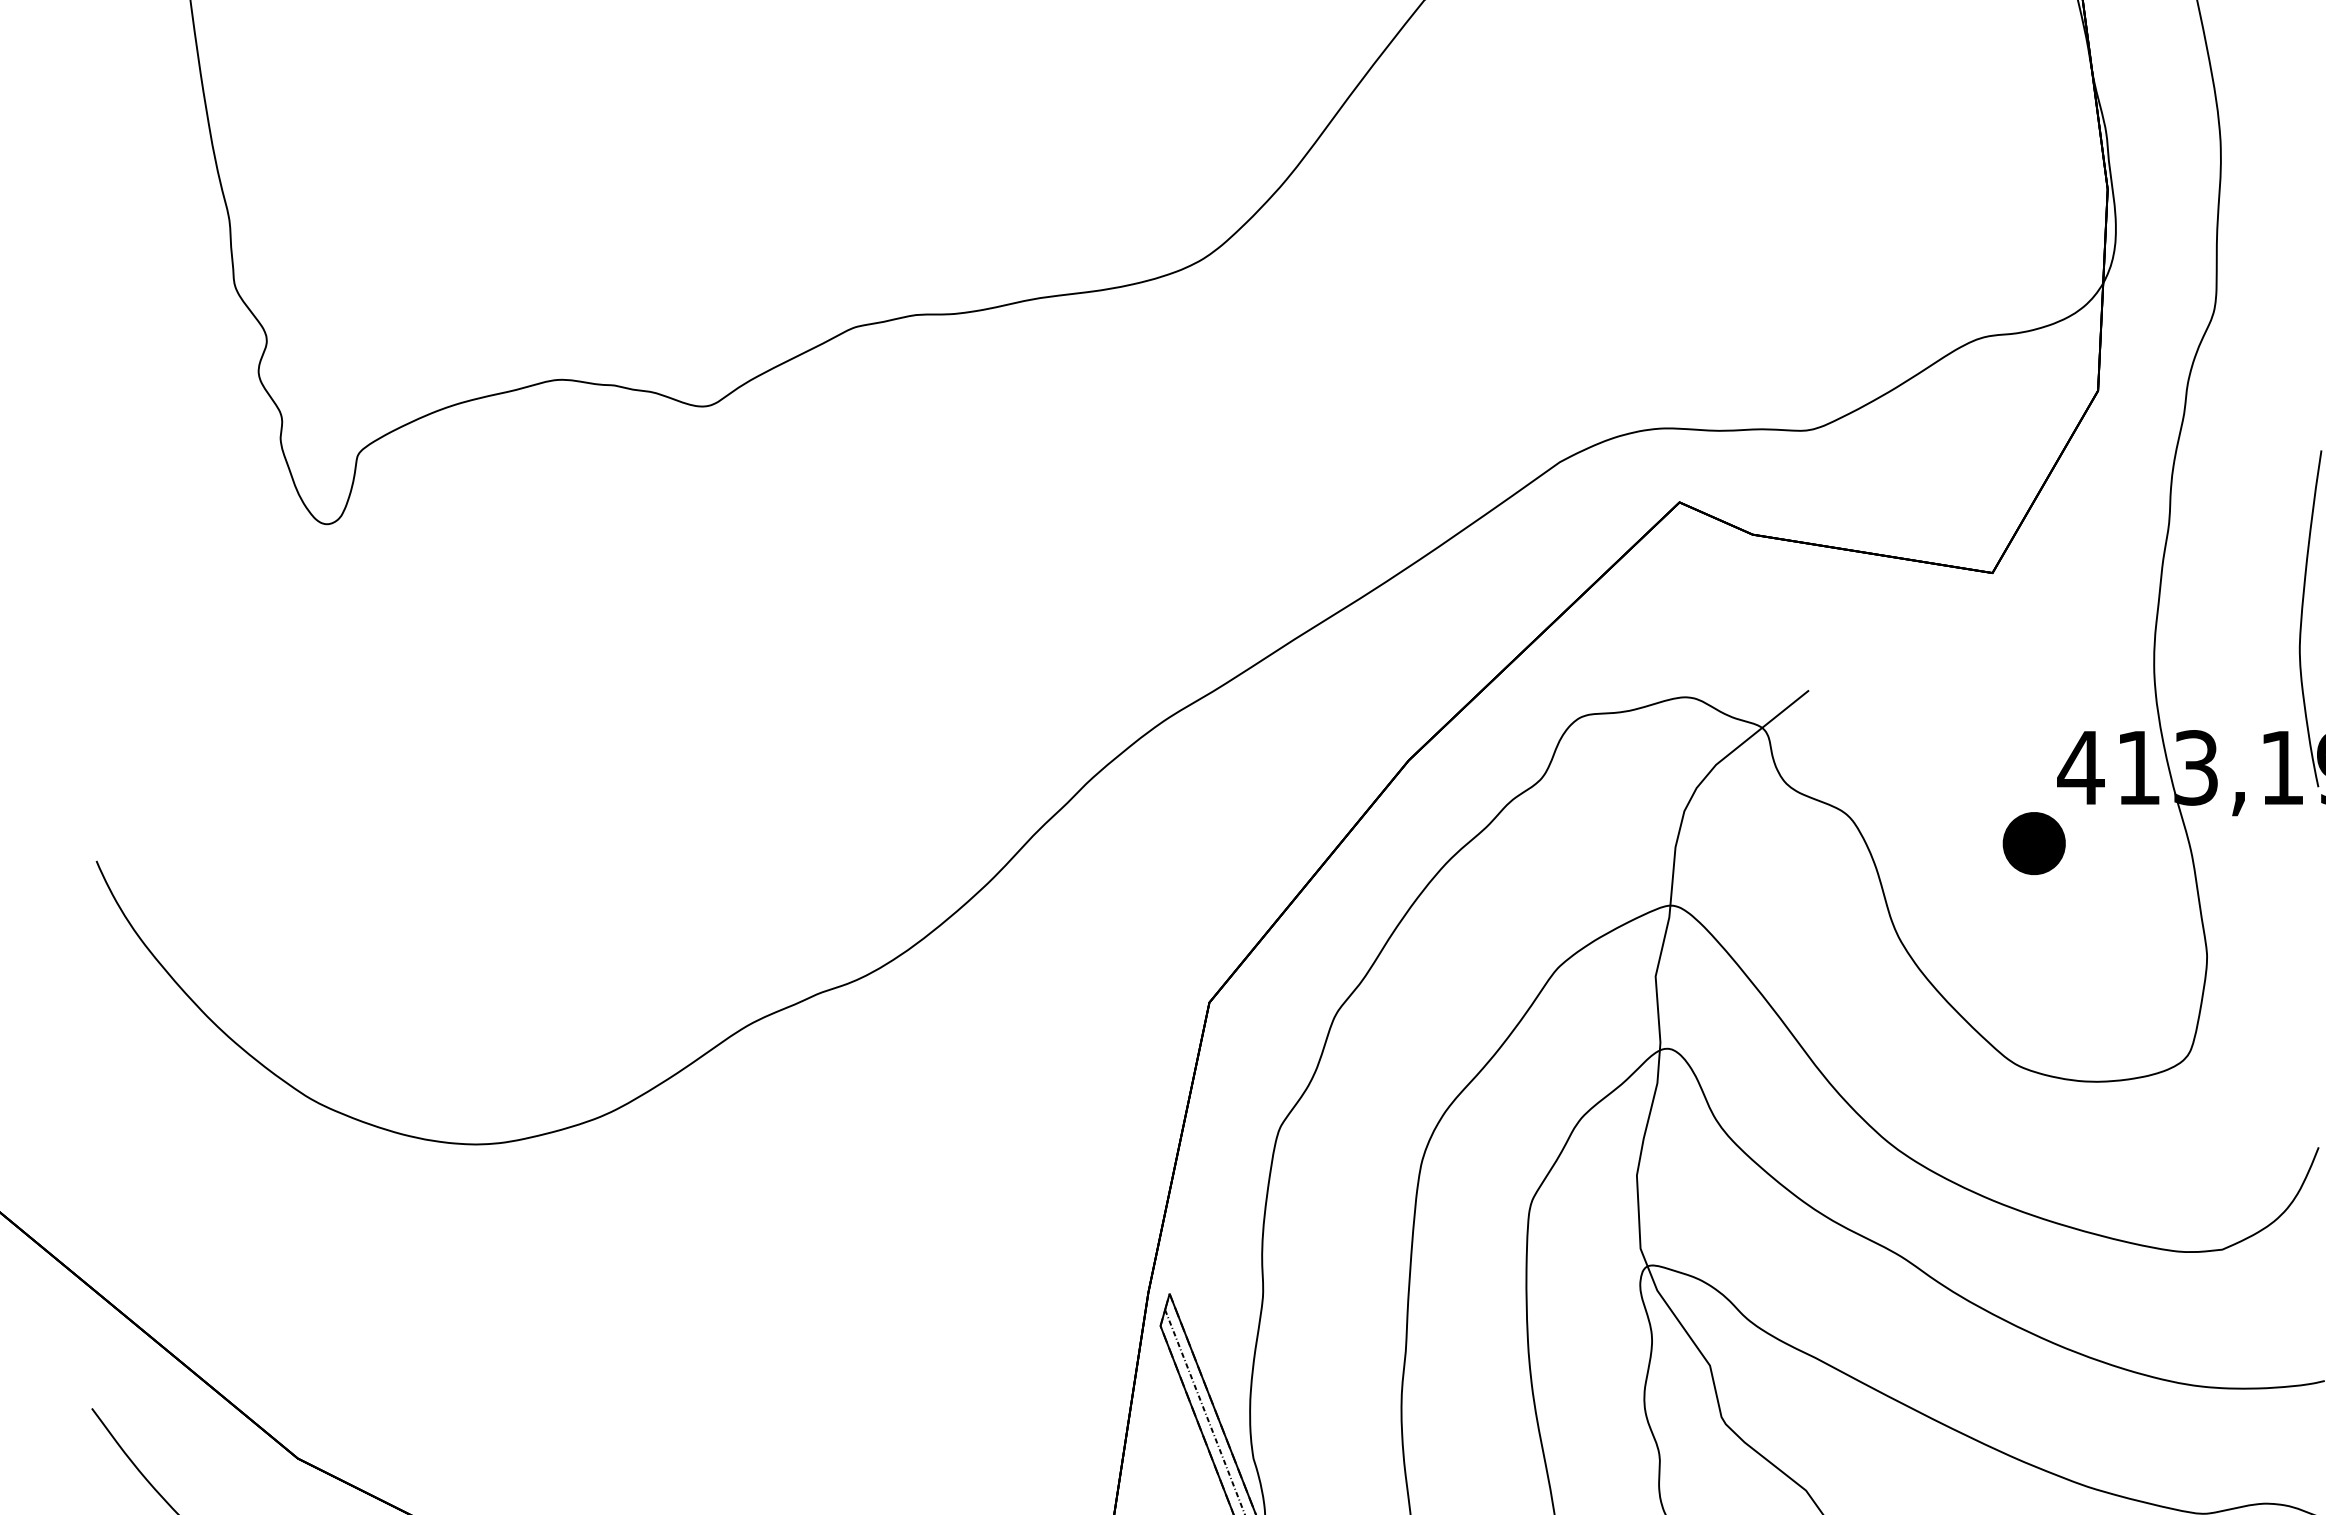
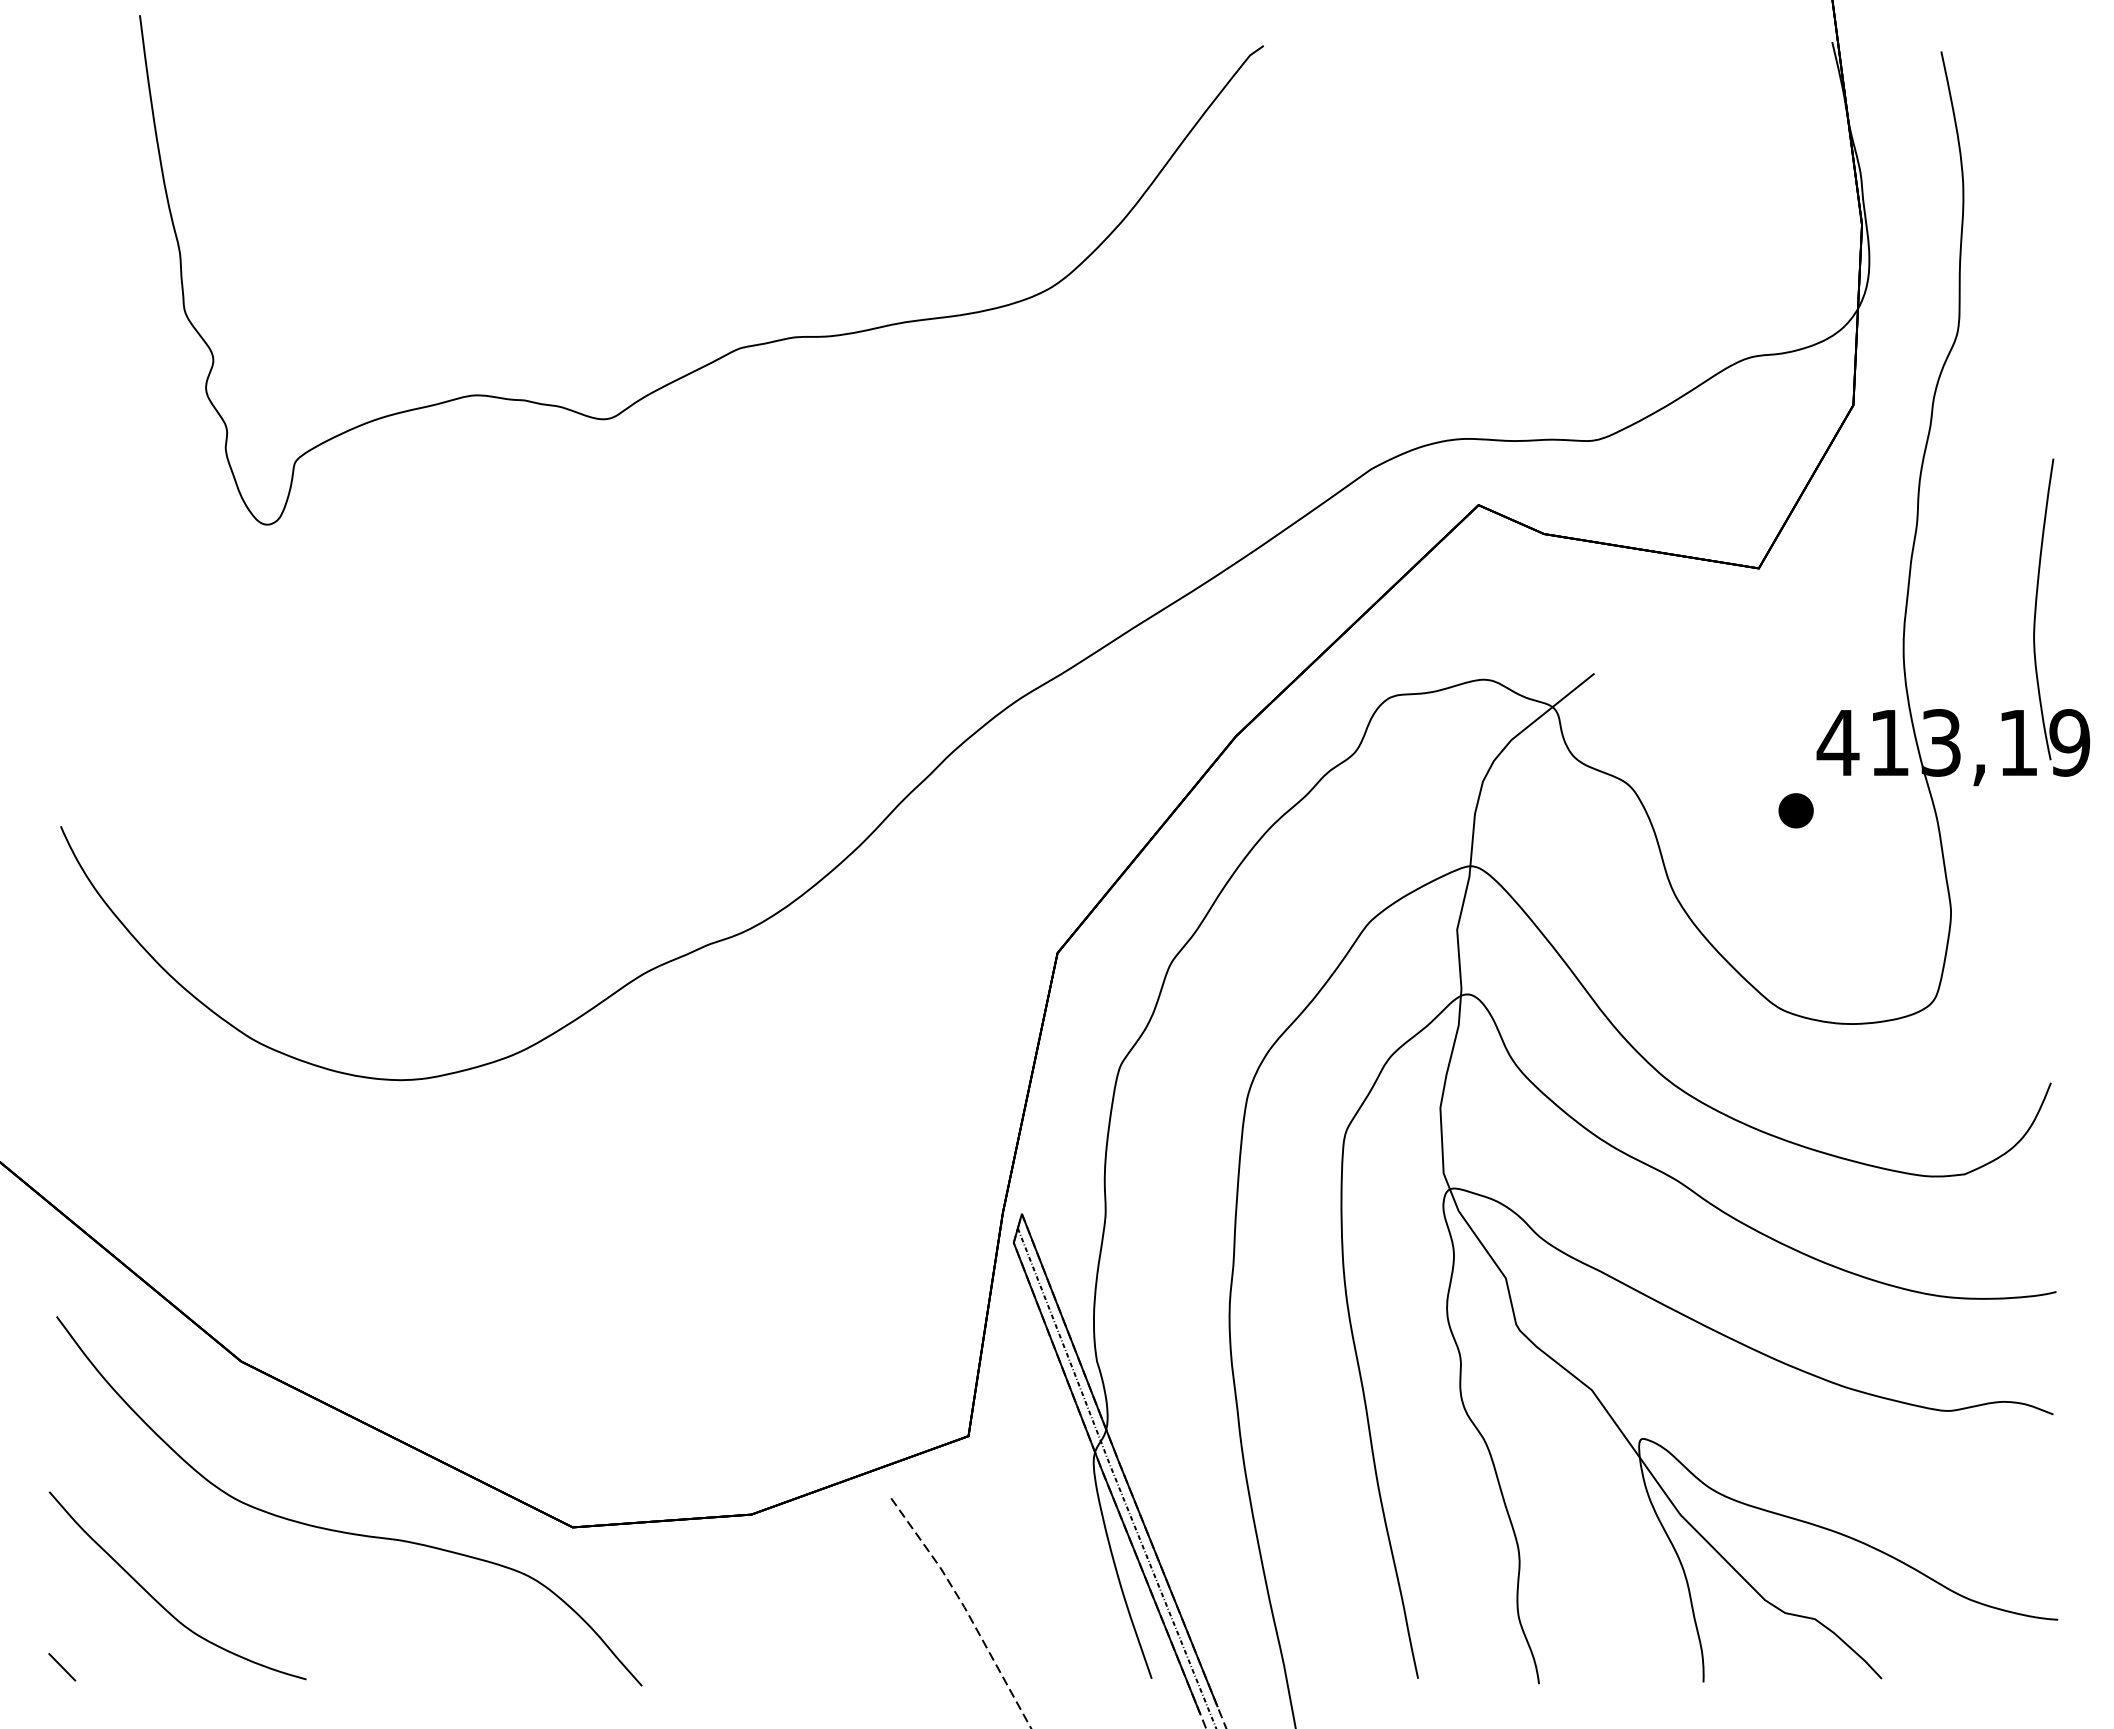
part: (2033, 843) -> (1795, 810), size x0.62

